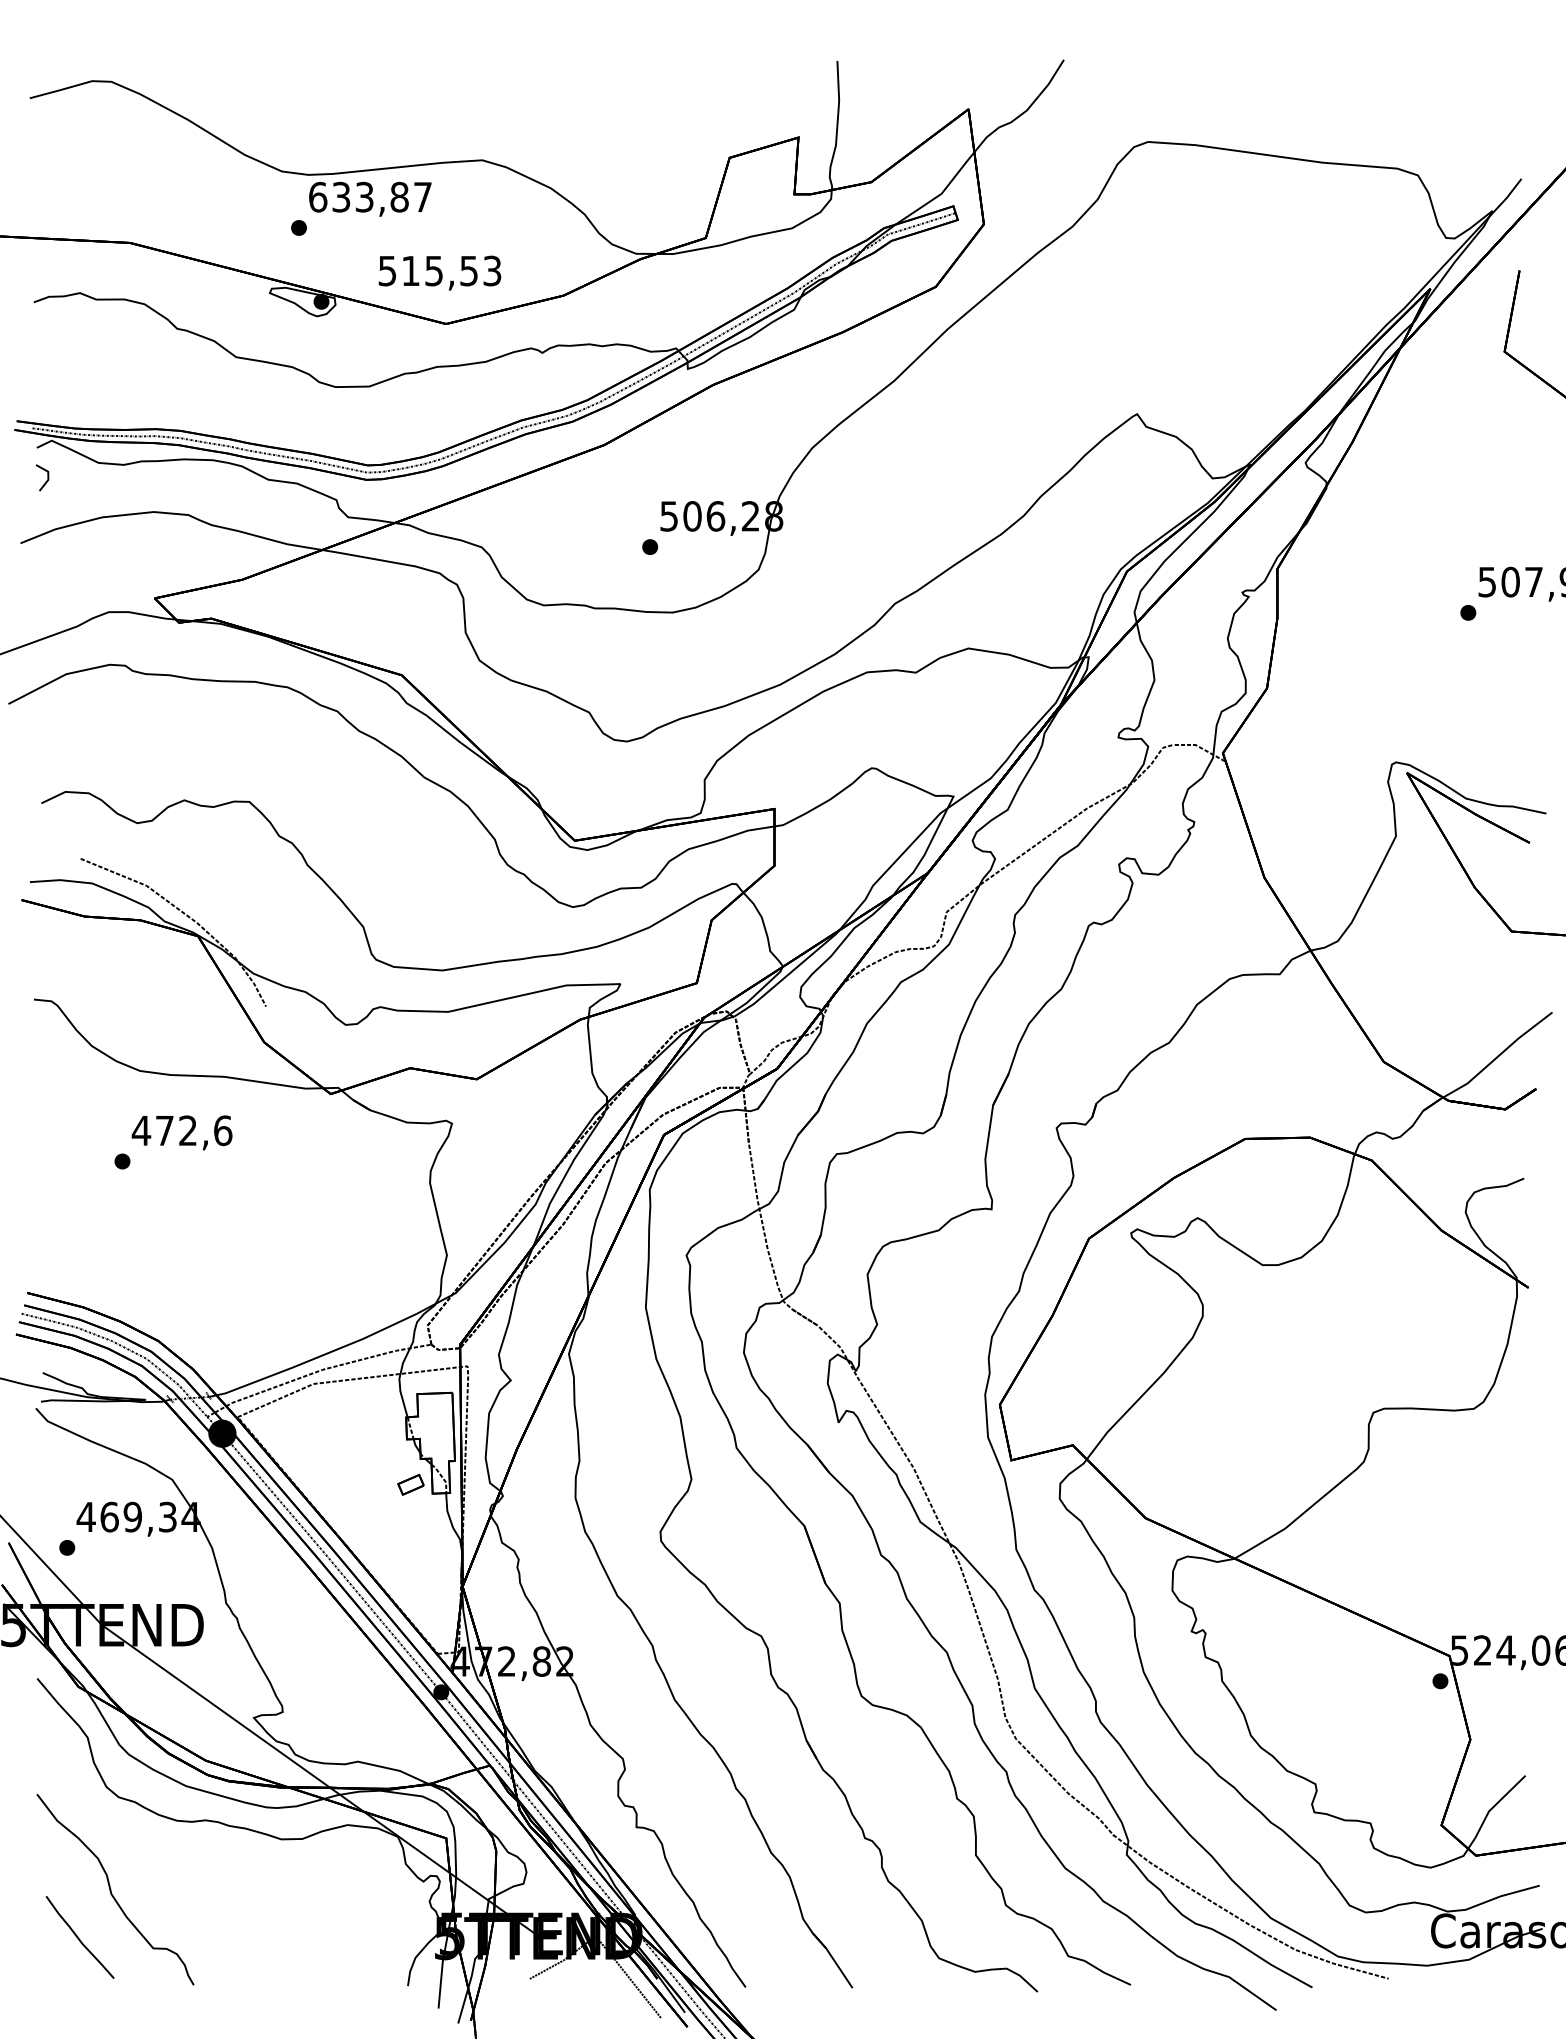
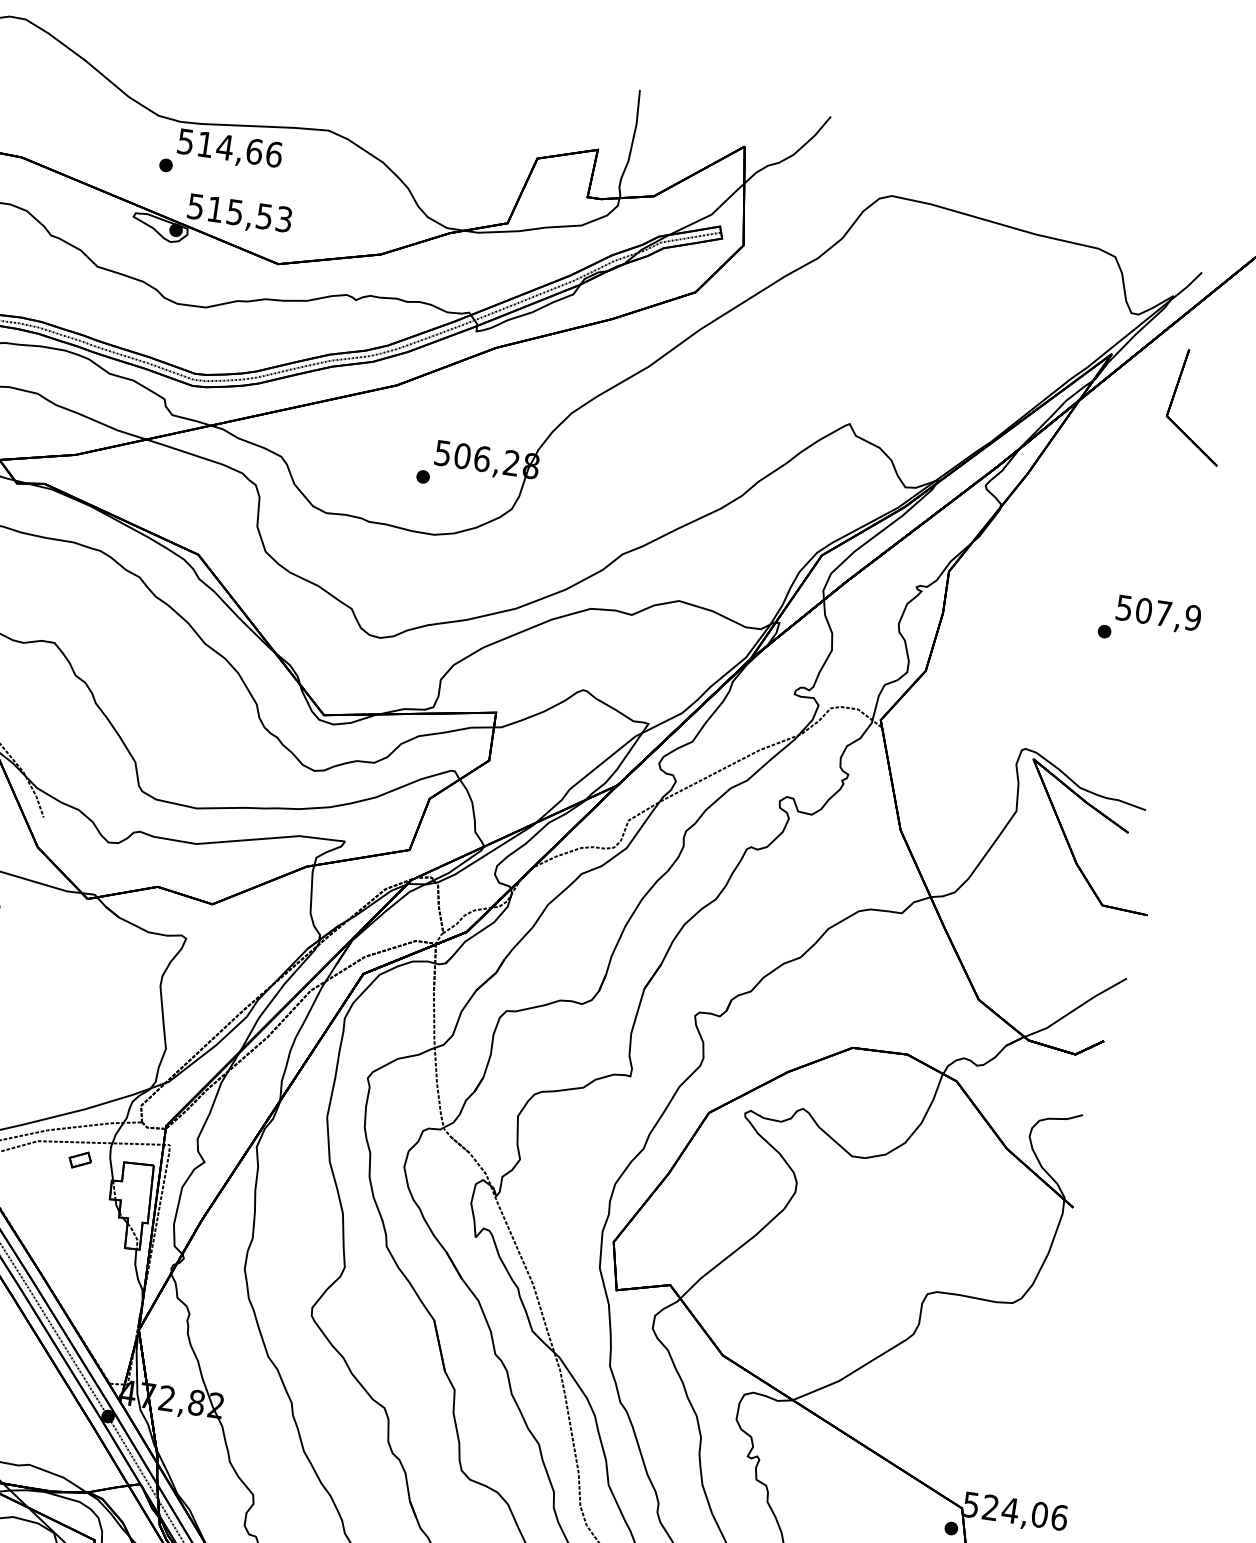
text: (370, 196) -> (230, 147), 633,87 -> 514,66
text: (439, 272) -> (239, 214), moved
part: (410, 1484) -> (79, 1159), moved

